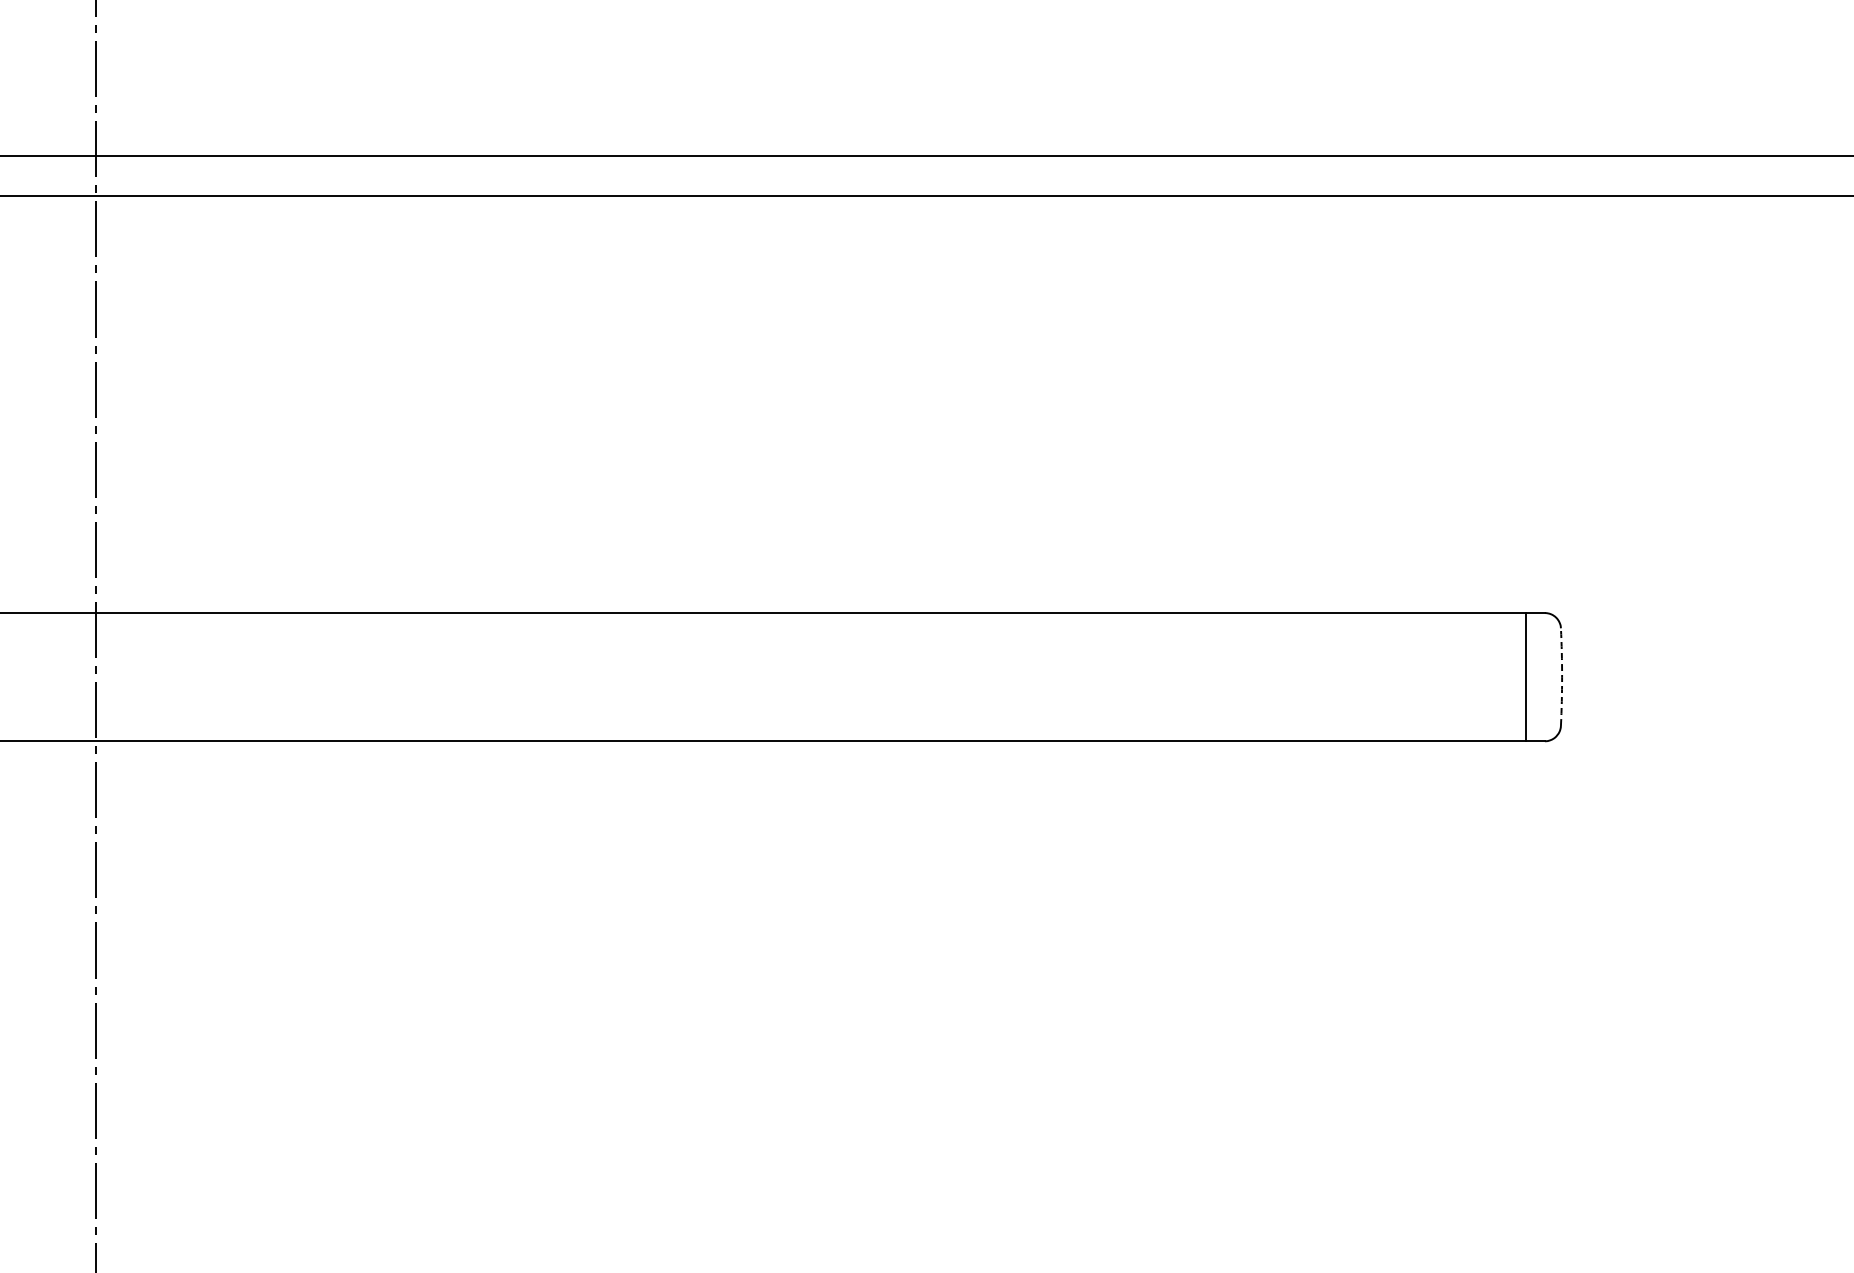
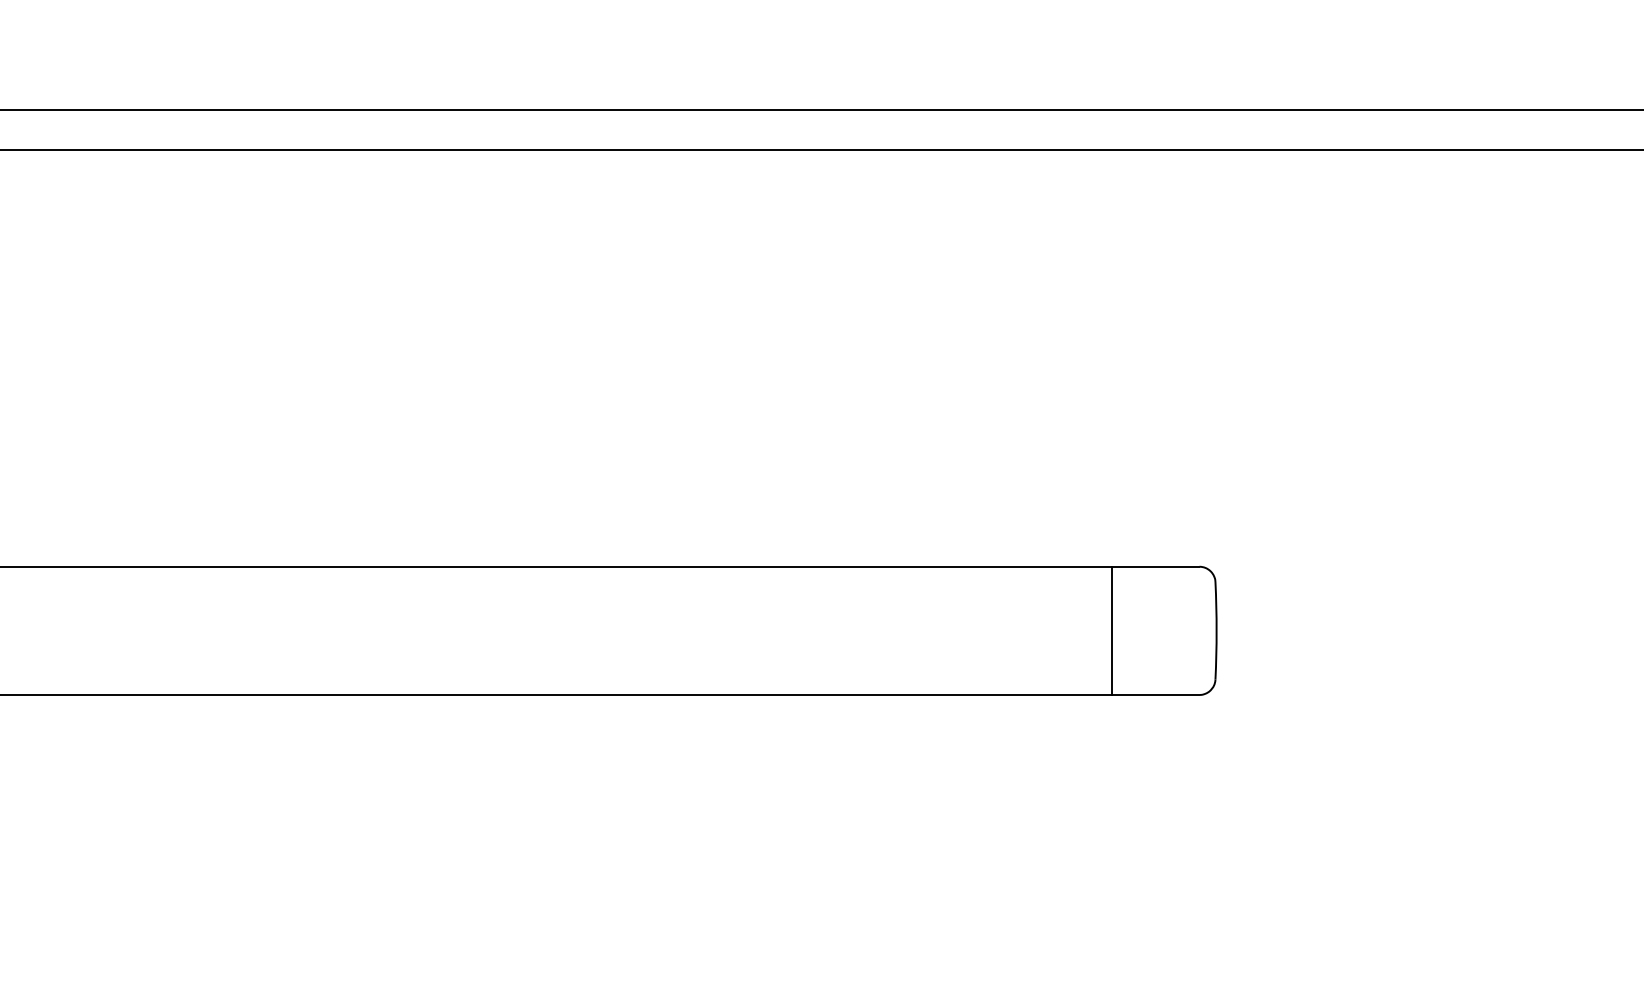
line: (1525, 677) -> (1112, 631), moved
arc: (1562, 677) -> (1217, 631), dashed -> solid

